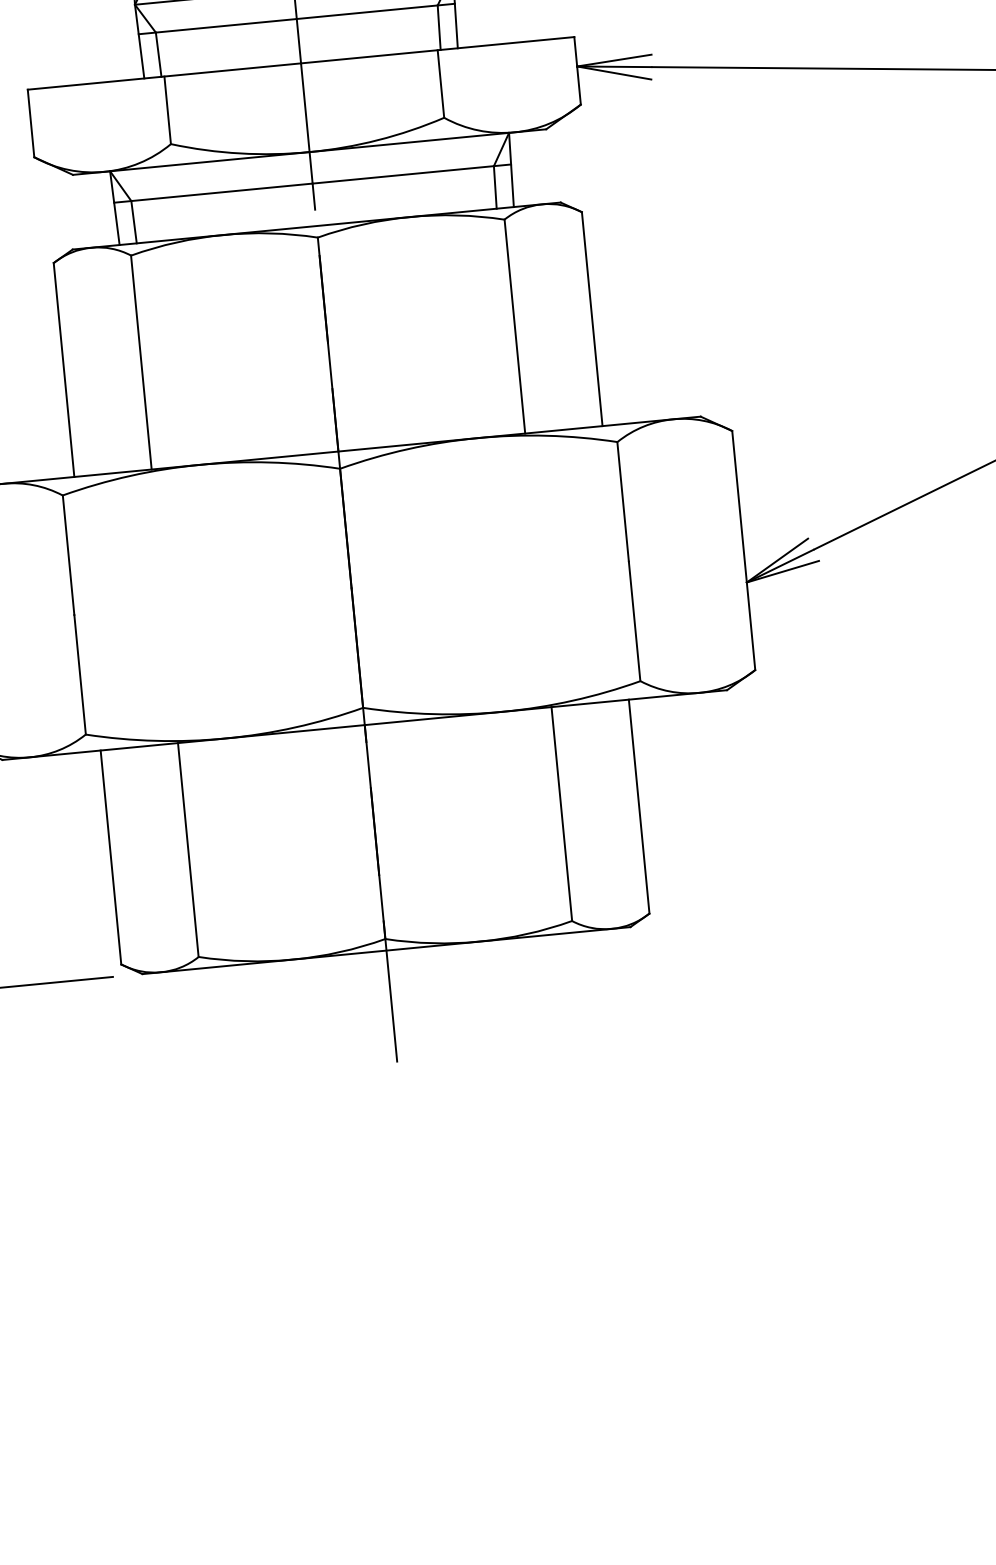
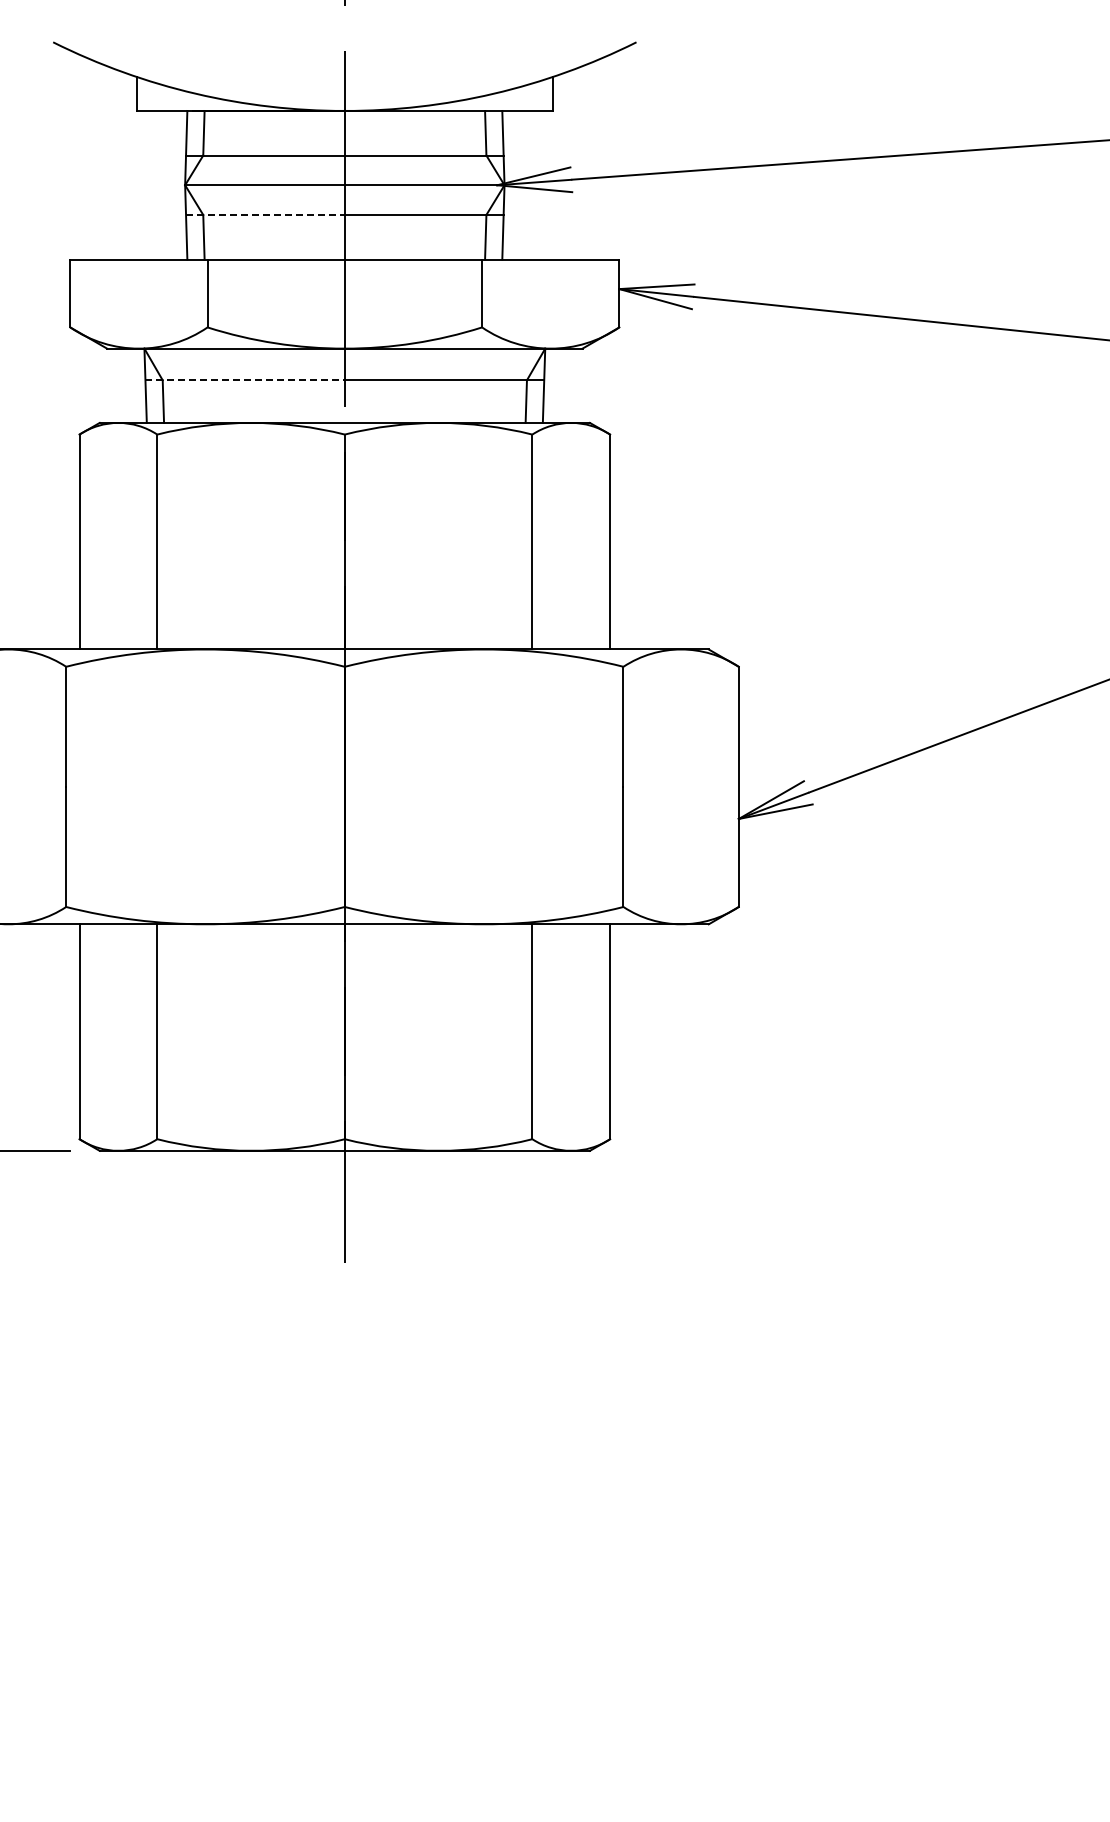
line: (217, 26) -> (265, 214), solid -> dashed
line: (213, 193) -> (245, 380), solid -> dashed

